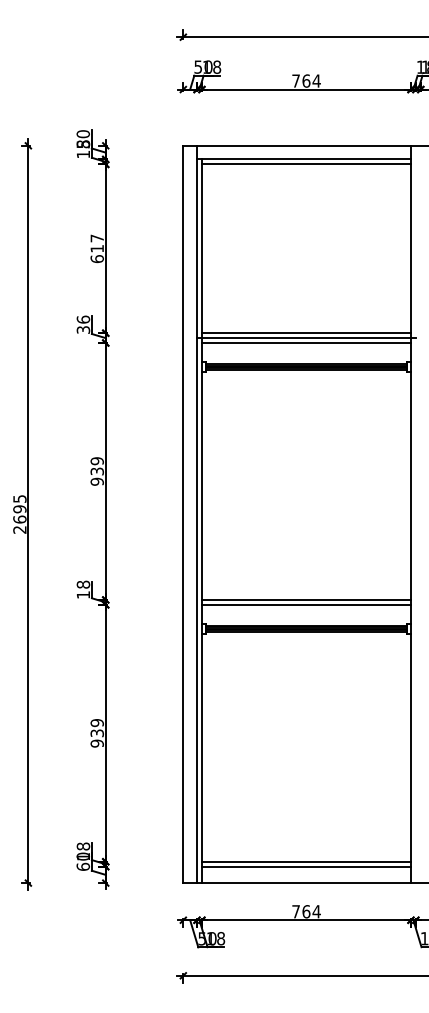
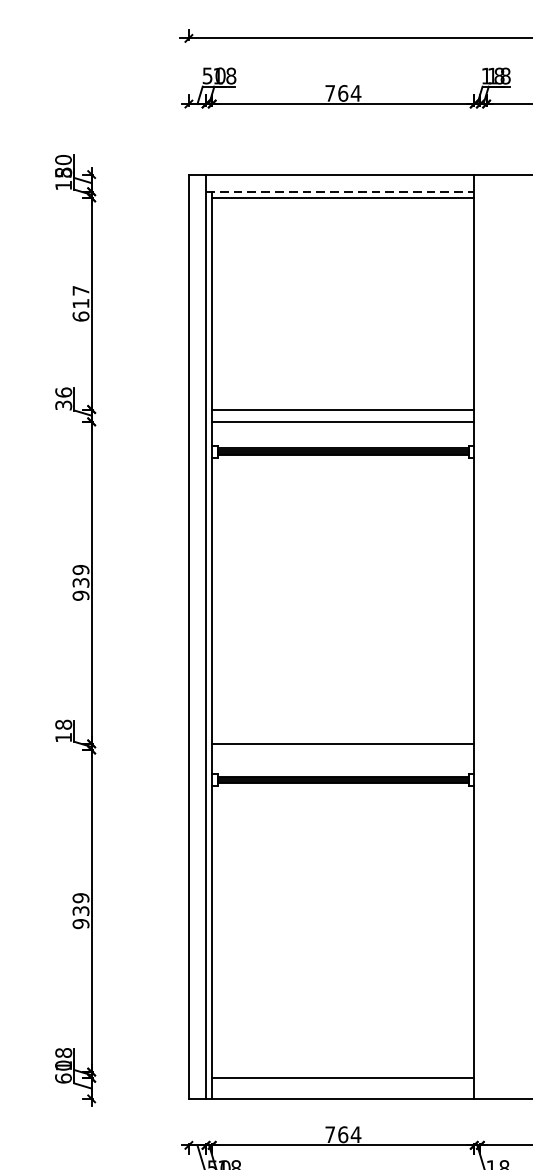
line: (303, 159) -> (339, 191), solid -> dashed
line: (306, 338) -> (343, 416), removed
line: (305, 604) -> (342, 749), removed
line: (305, 861) -> (342, 1071), removed

